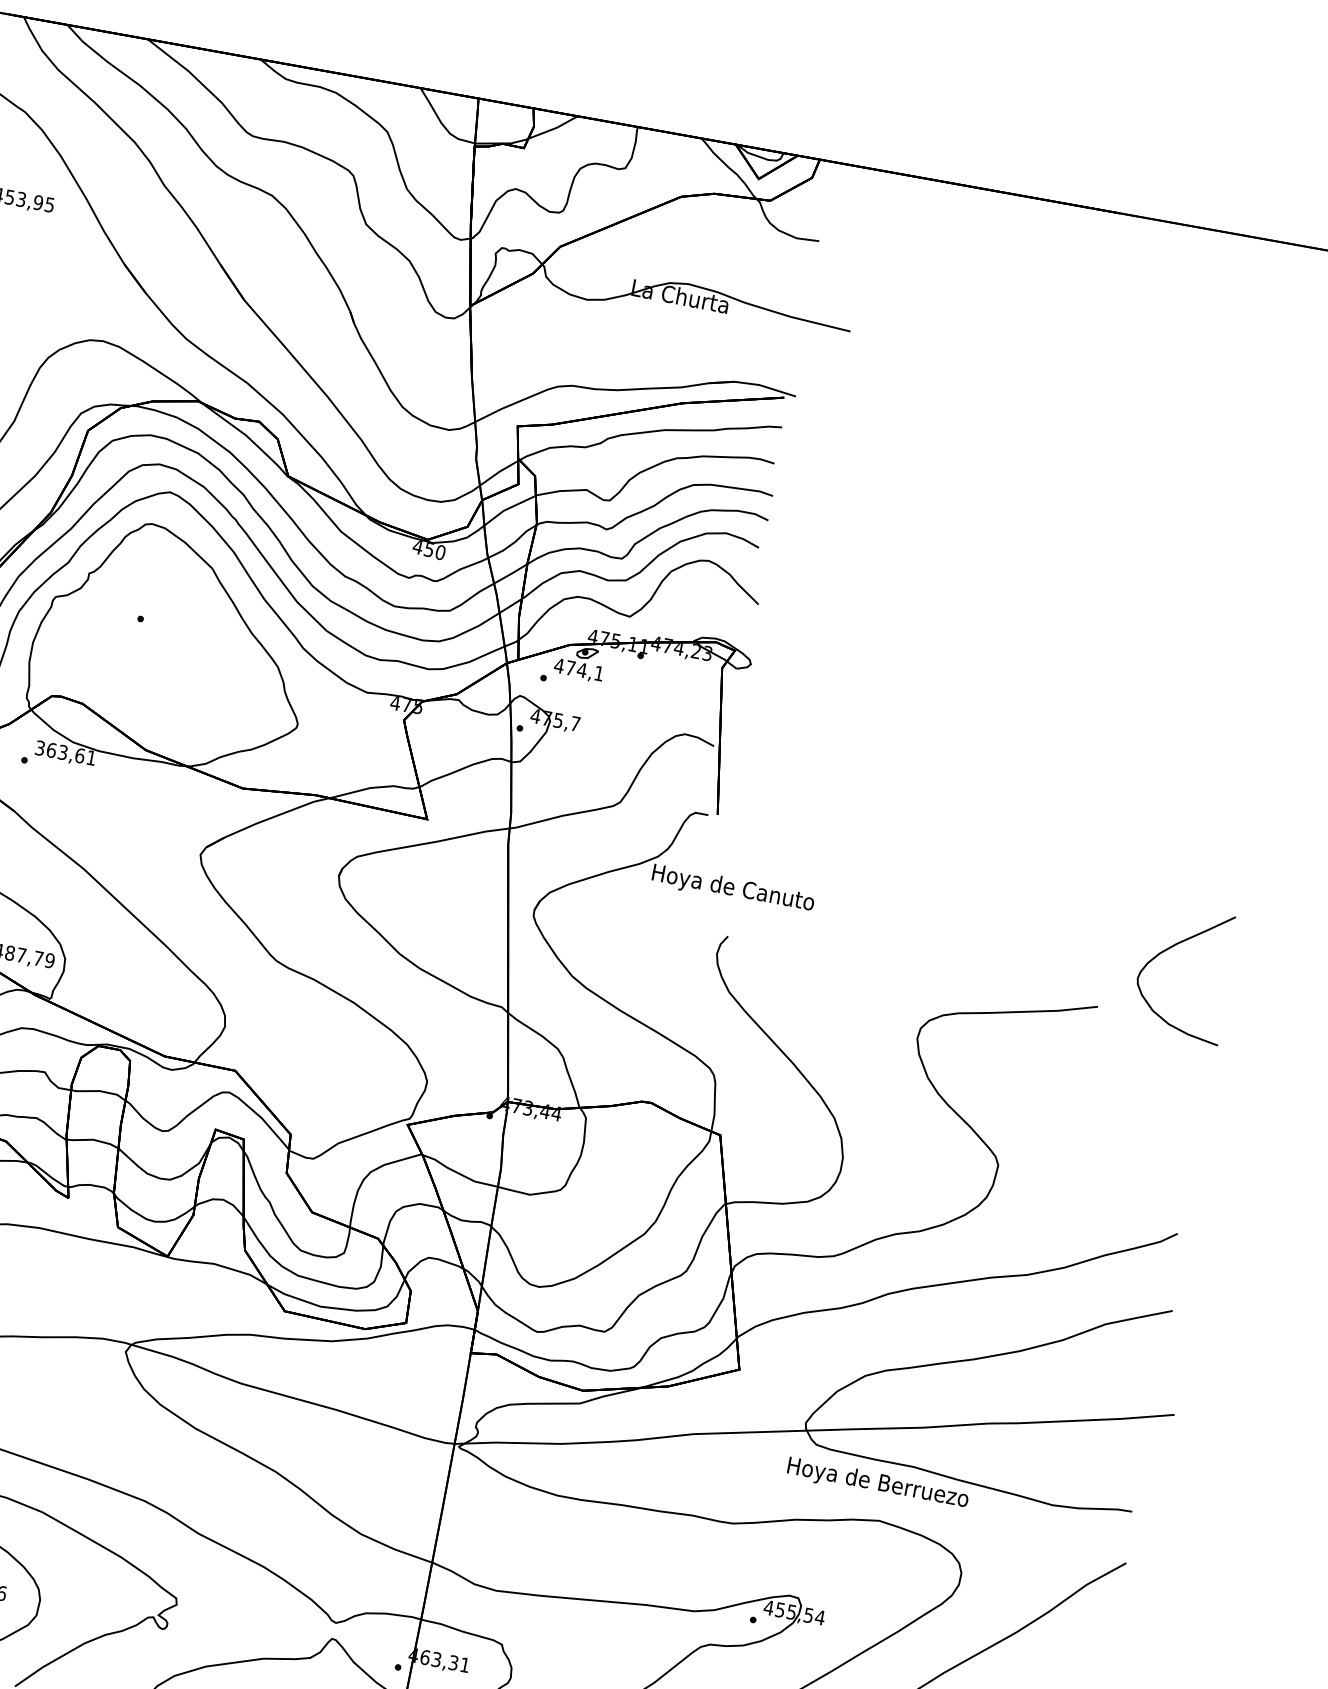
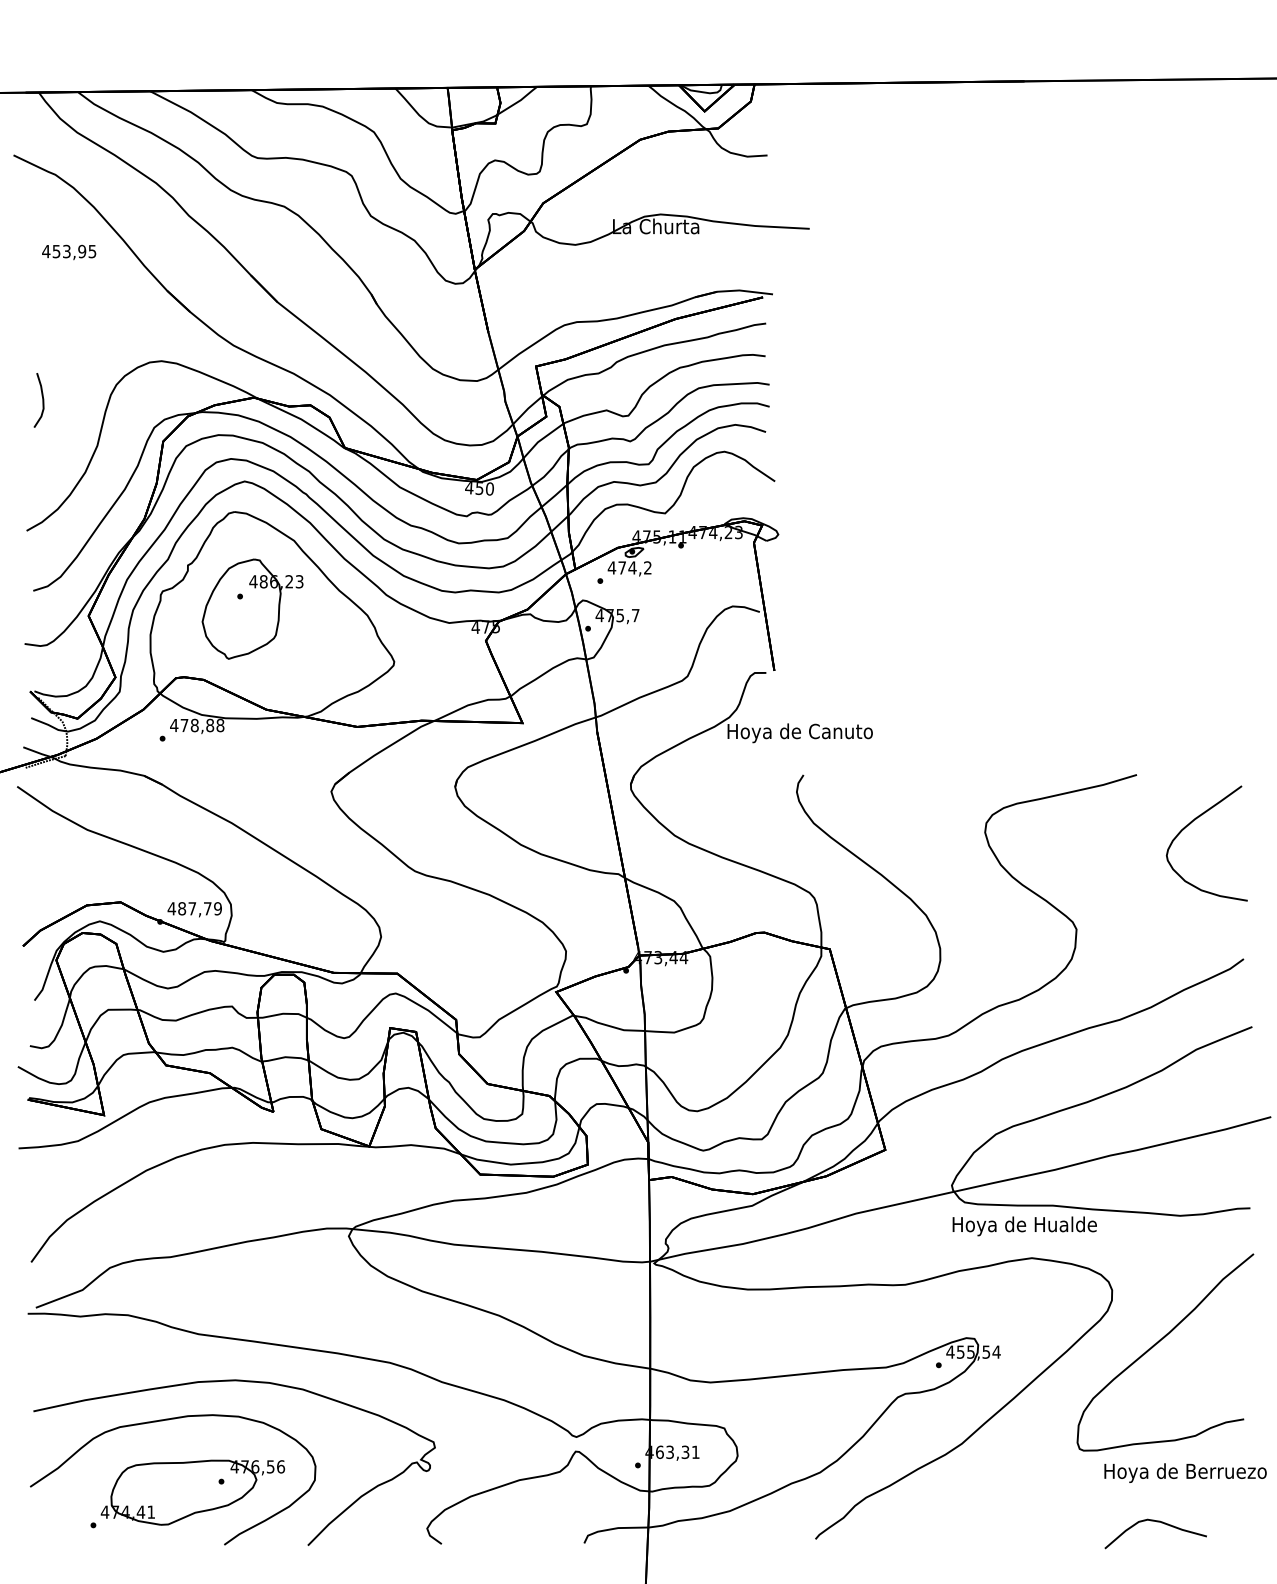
part: (151, 634) -> (252, 608), added
text: (598, 673) -> (647, 567), 474,1 -> 474,2
text: (65, 753) -> (197, 725), 363,61 -> 478,88
curve: (1169, 949) -> (1189, 825), moved
text: (877, 1484) -> (1024, 1226), Hoya de Berruezo -> Hoya de Hualde

